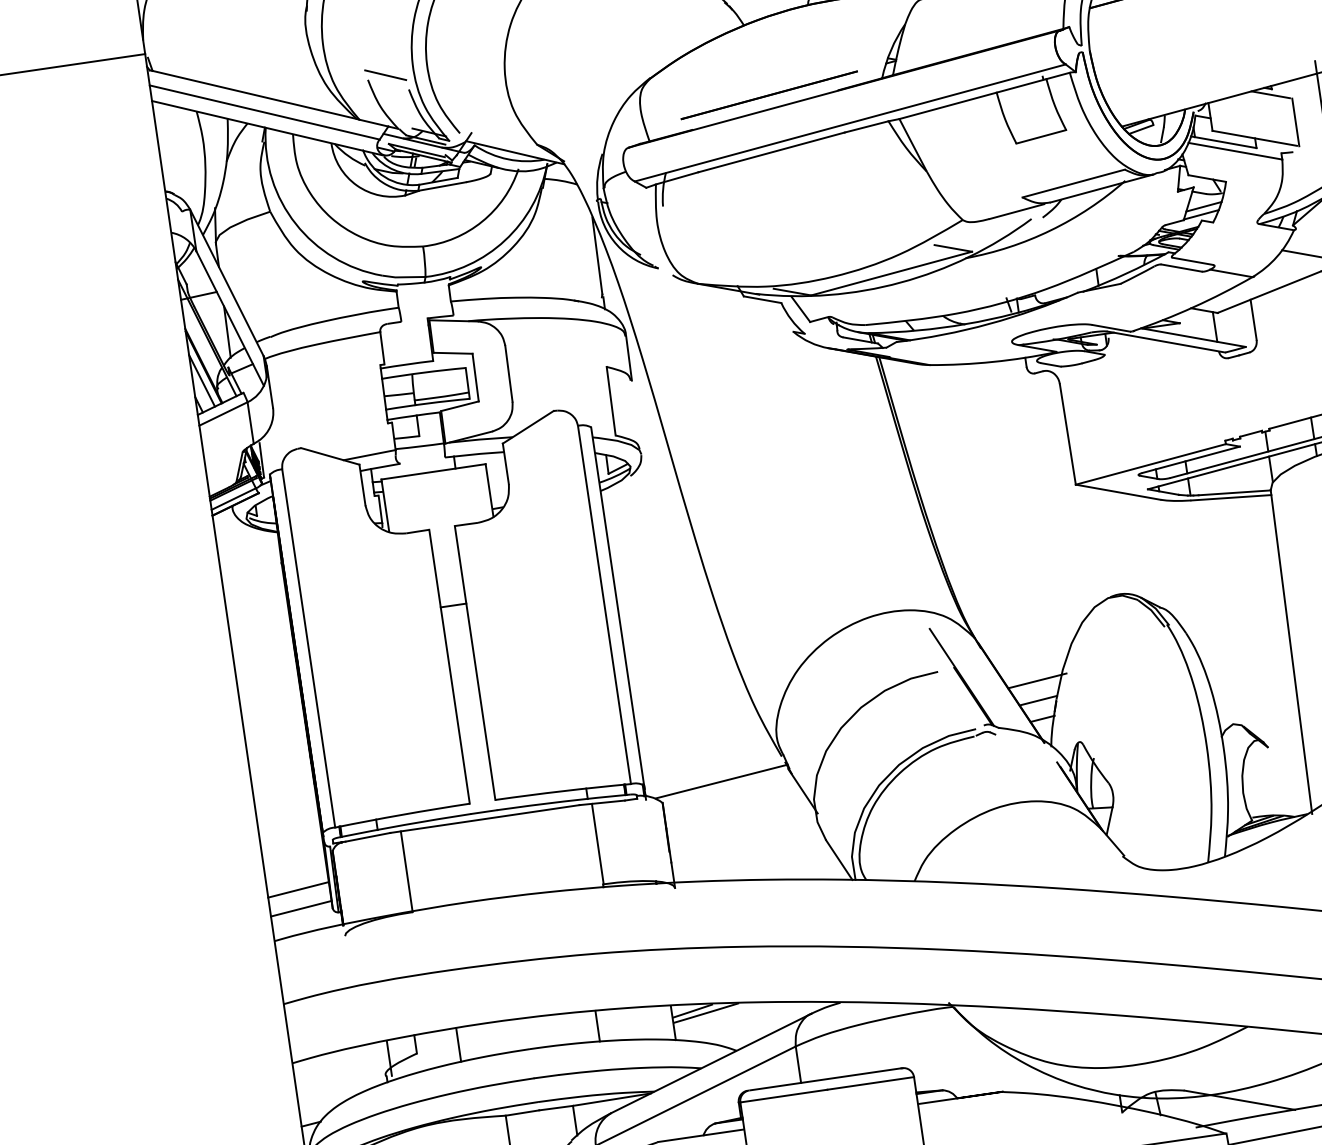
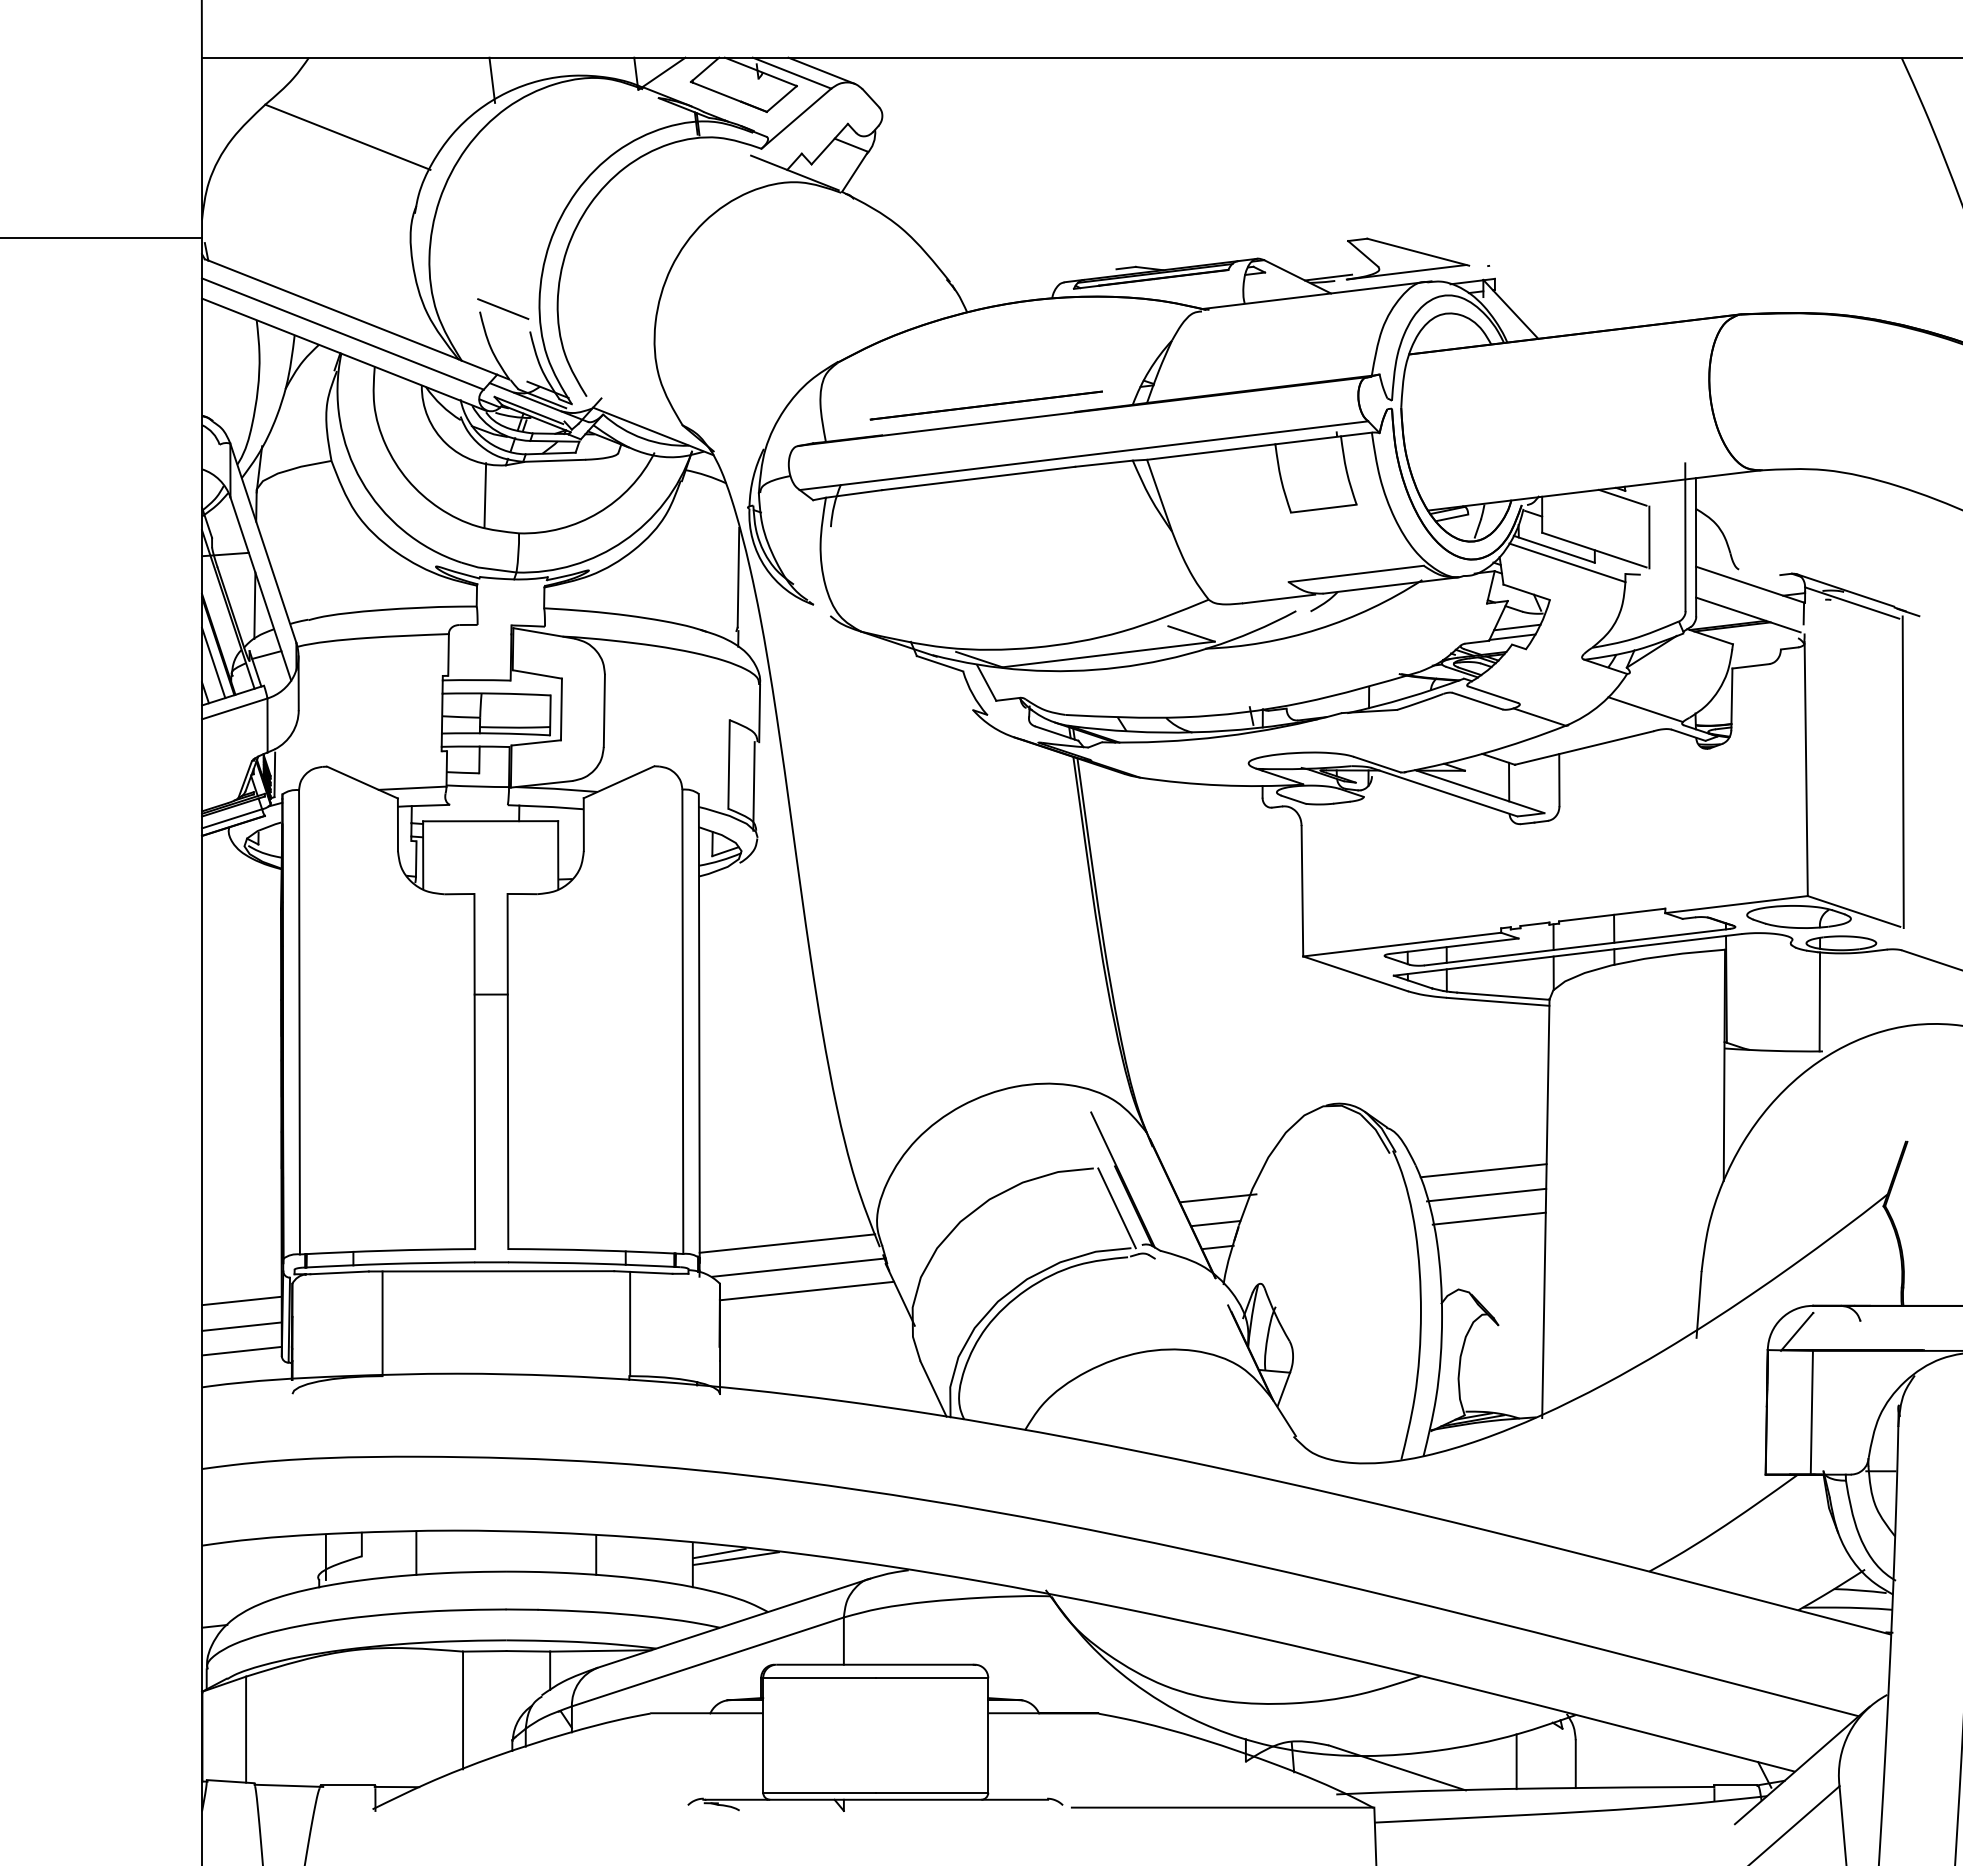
line: (392, 221) -> (485, 495), added
line: (632, 415) -> (753, 786), added
line: (1239, 629) -> (1483, 1170), added
line: (1244, 647) -> (1486, 1194), added
line: (1248, 666) -> (1488, 1218), added
line: (960, 700) -> (1116, 1208), added
line: (710, 764) -> (787, 1243), added
line: (730, 798) -> (806, 1290), added
line: (295, 869) -> (241, 1300), added

